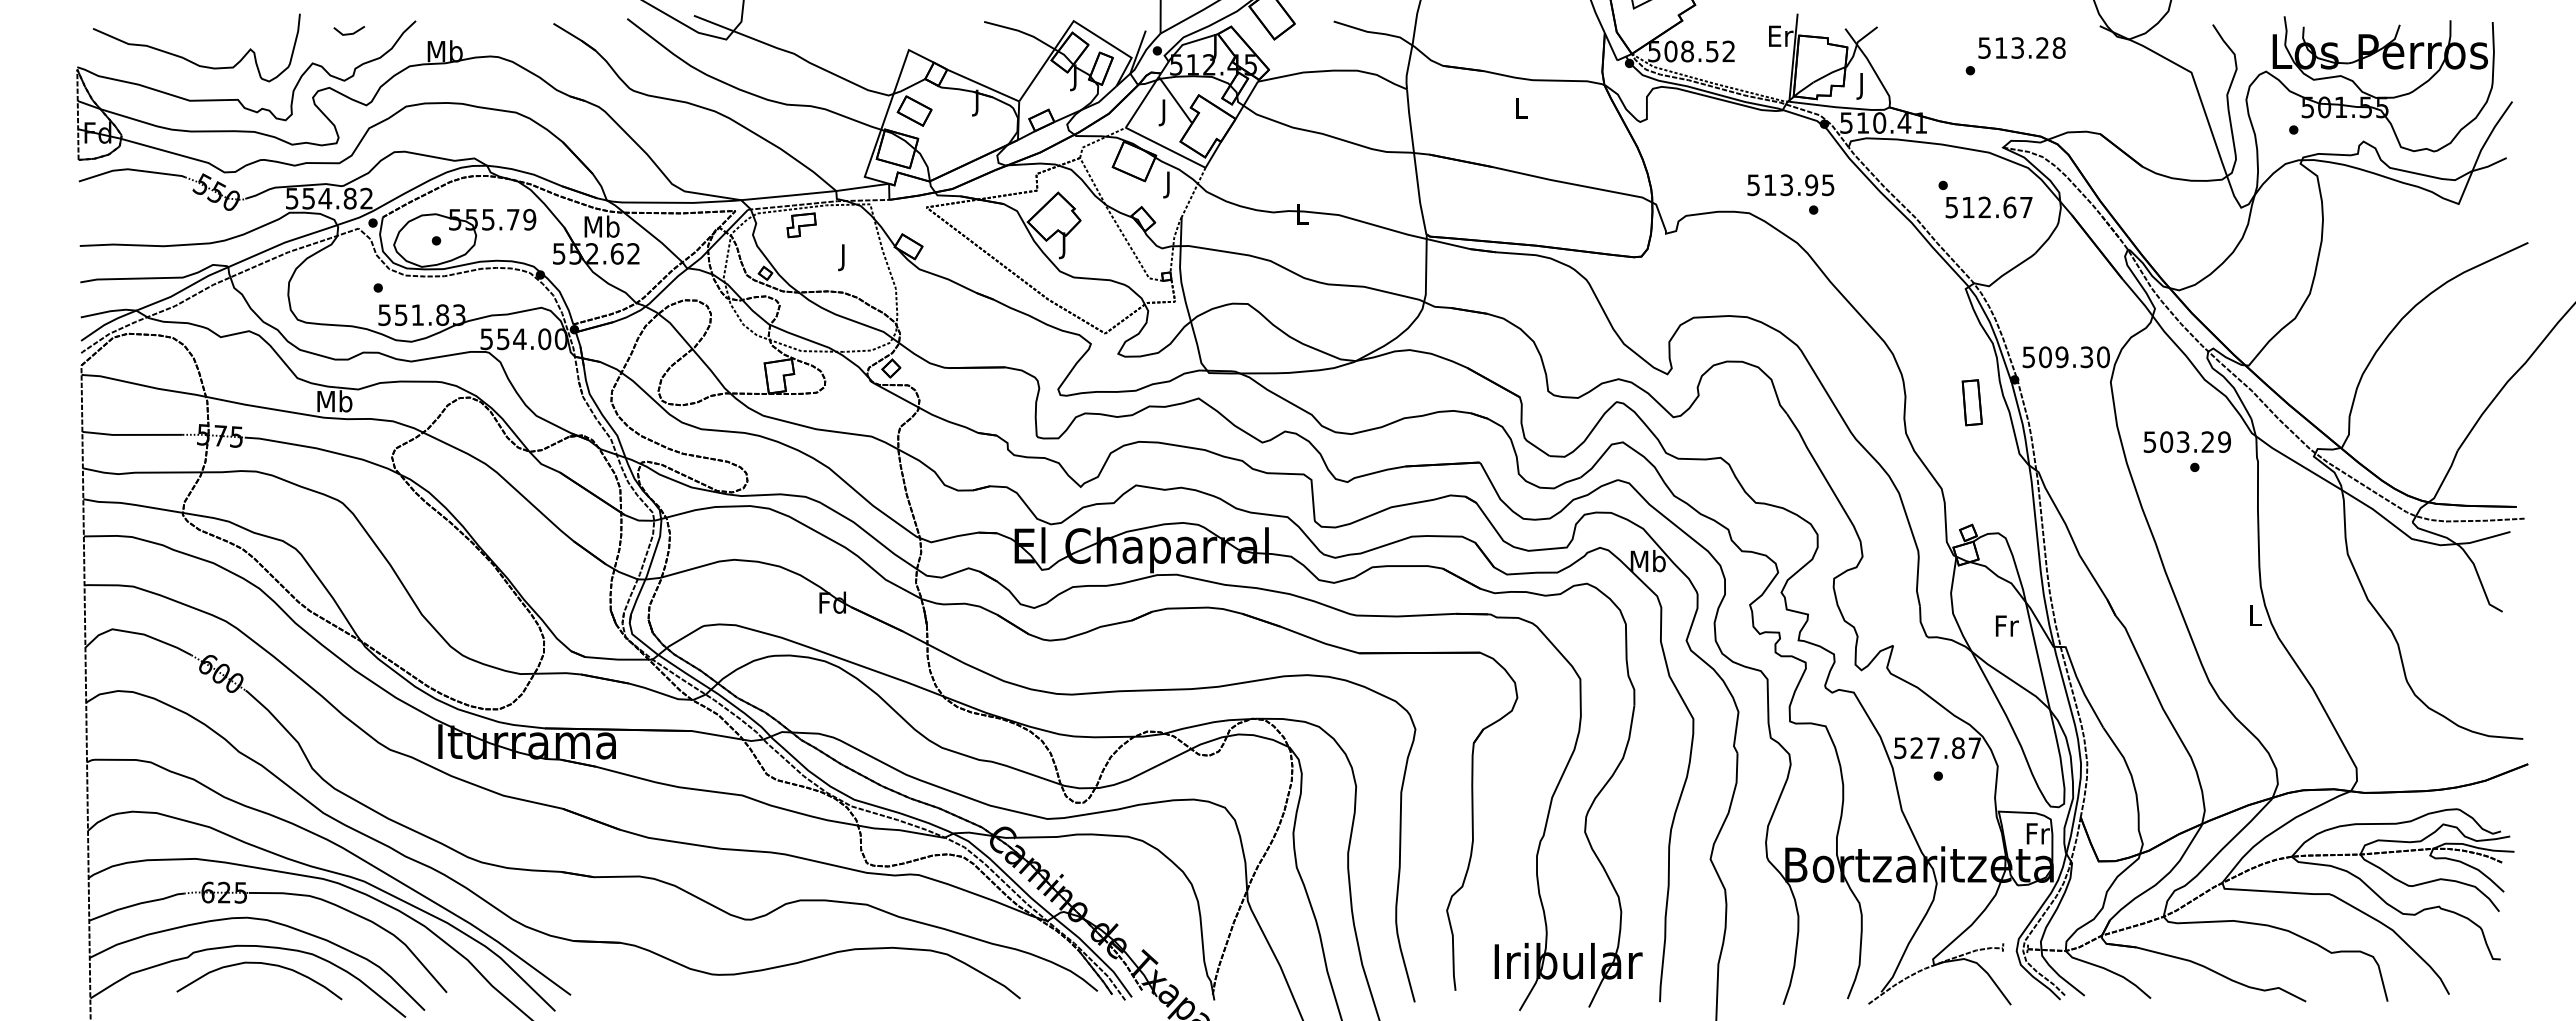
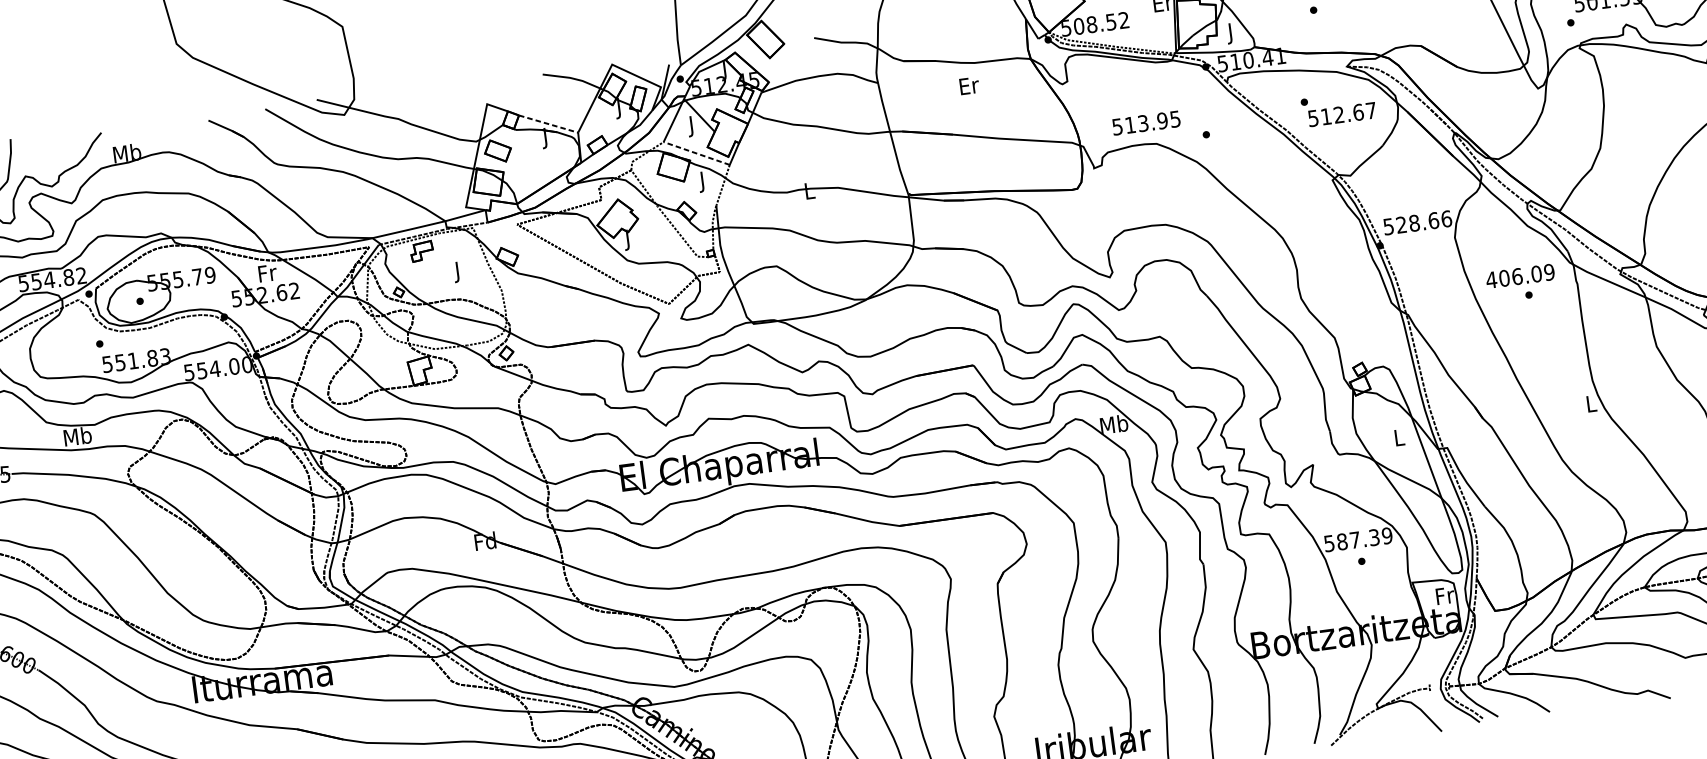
line: (349, 33) -> (51, 149), removed
line: (983, 85) -> (548, 124), solid -> dashed
text: (1522, 107) -> (969, 85), L -> Er
line: (1165, 147) -> (696, 153), solid -> dashed
text: (1790, 185) -> (1146, 123), moved
text: (601, 226) -> (266, 273), Mb -> Fr
text: (2074, 357) -> (1424, 222), 509.30 -> 528.66
part: (1971, 402) -> (1348, 267), removed
text: (2178, 441) -> (1513, 276), 503.29 -> 406.09
text: (2006, 625) -> (1399, 437), Fr -> L
text: (1945, 748) -> (1364, 539), 527.87 -> 587.39

